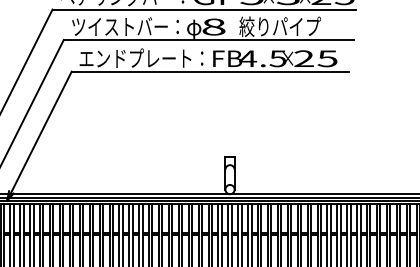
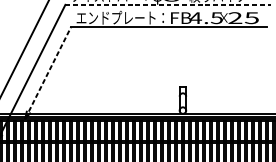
line: (209, 39) -> (168, 4), solid -> dashed
line: (39, 135) -> (48, 72), solid -> dashed

